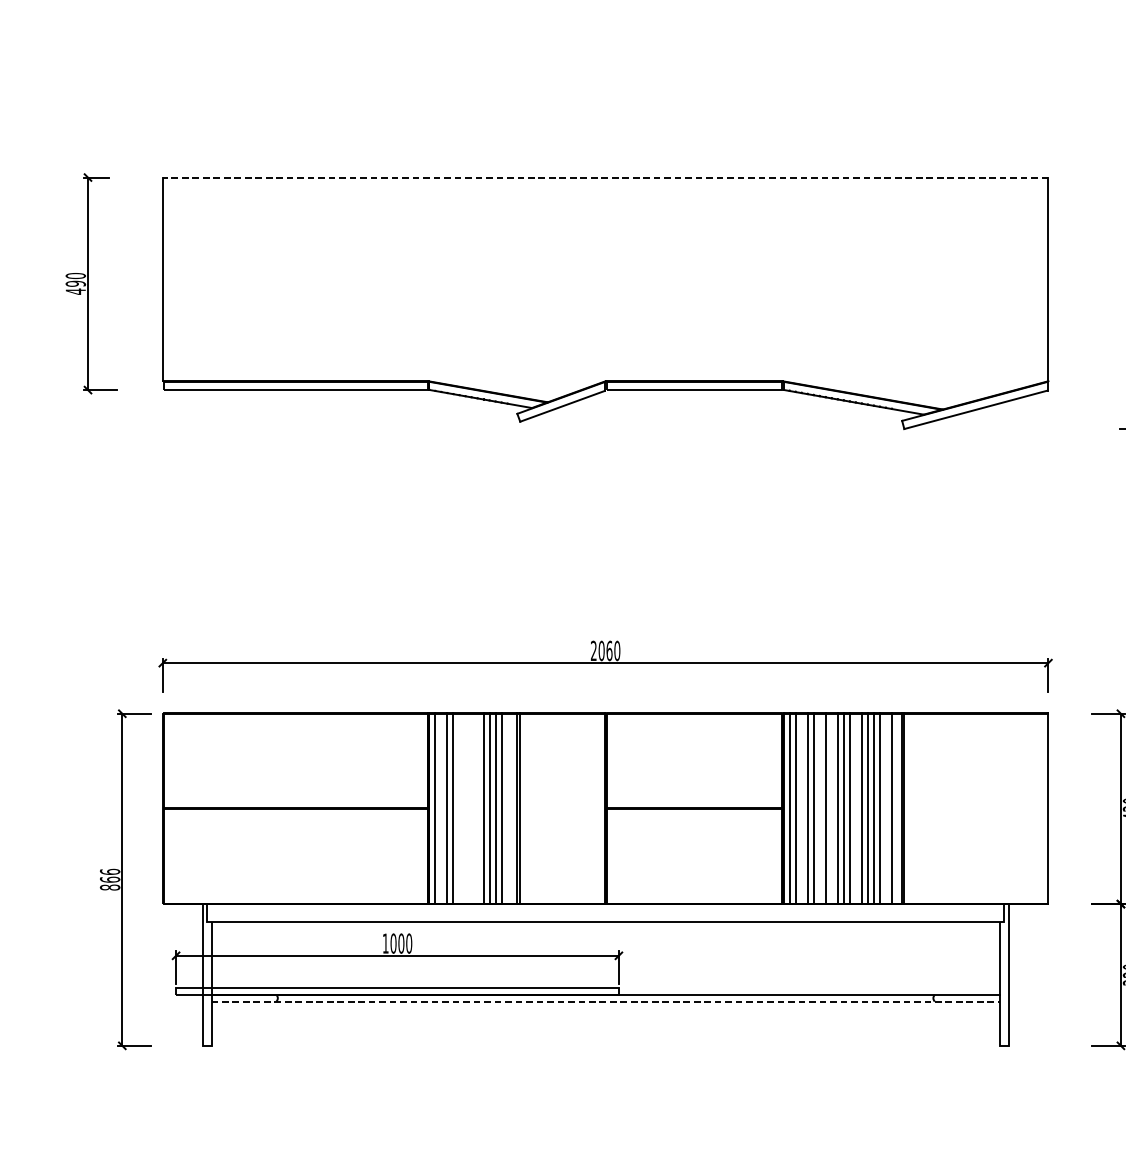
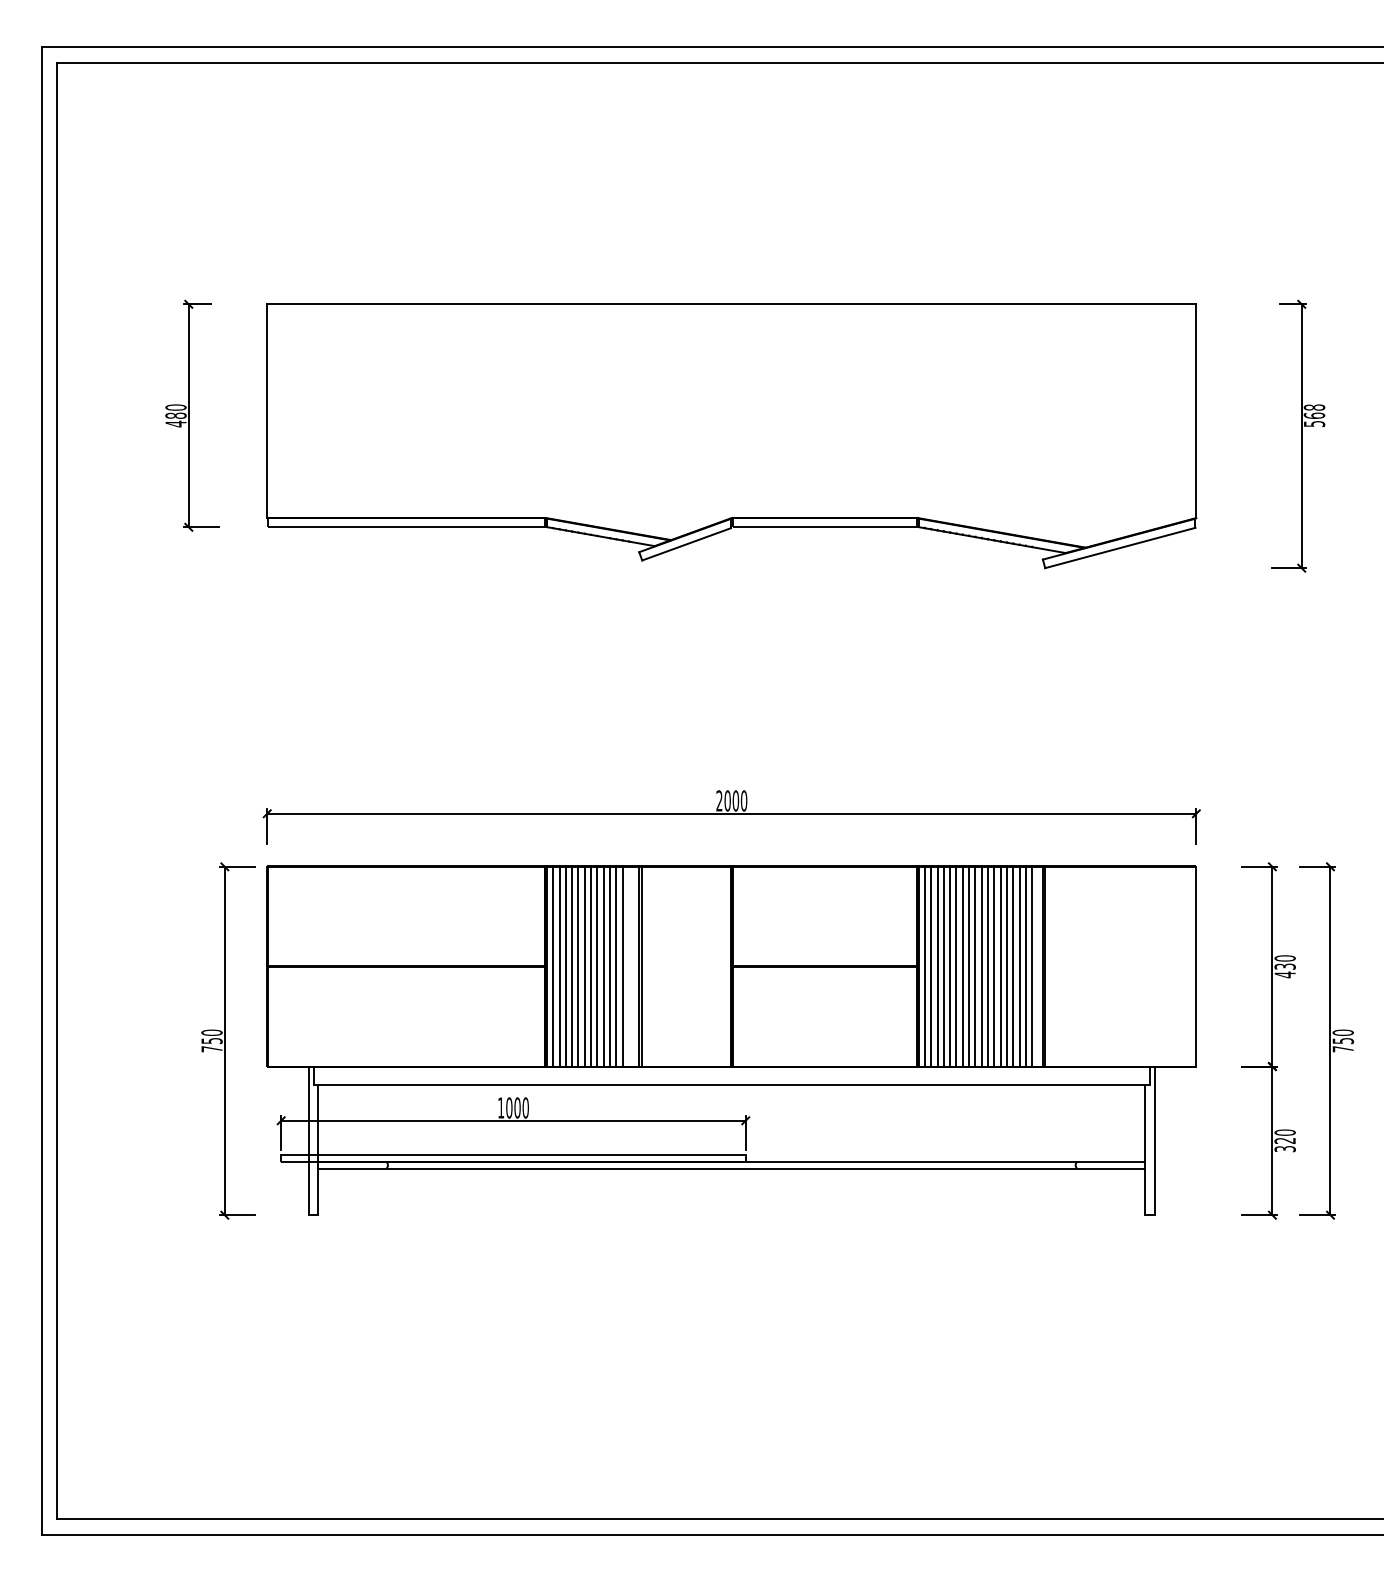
line: (605, 177) -> (731, 304), dashed -> solid
text: (75, 283) -> (175, 415), 490 -> 480
text: (609, 650) -> (735, 800), 2060 -> 2000
line: (441, 807) -> (559, 965), added
line: (459, 807) -> (578, 965), added
line: (465, 807) -> (584, 965), added
line: (471, 807) -> (591, 965), added
line: (477, 807) -> (597, 965), added
line: (801, 807) -> (937, 965), added
line: (819, 807) -> (956, 965), added
line: (832, 807) -> (969, 965), added
line: (856, 807) -> (994, 965), added
line: (885, 807) -> (1025, 965), added
text: (109, 879) -> (211, 1040), 866 -> 750
line: (606, 1001) -> (732, 1168), dashed -> solid

